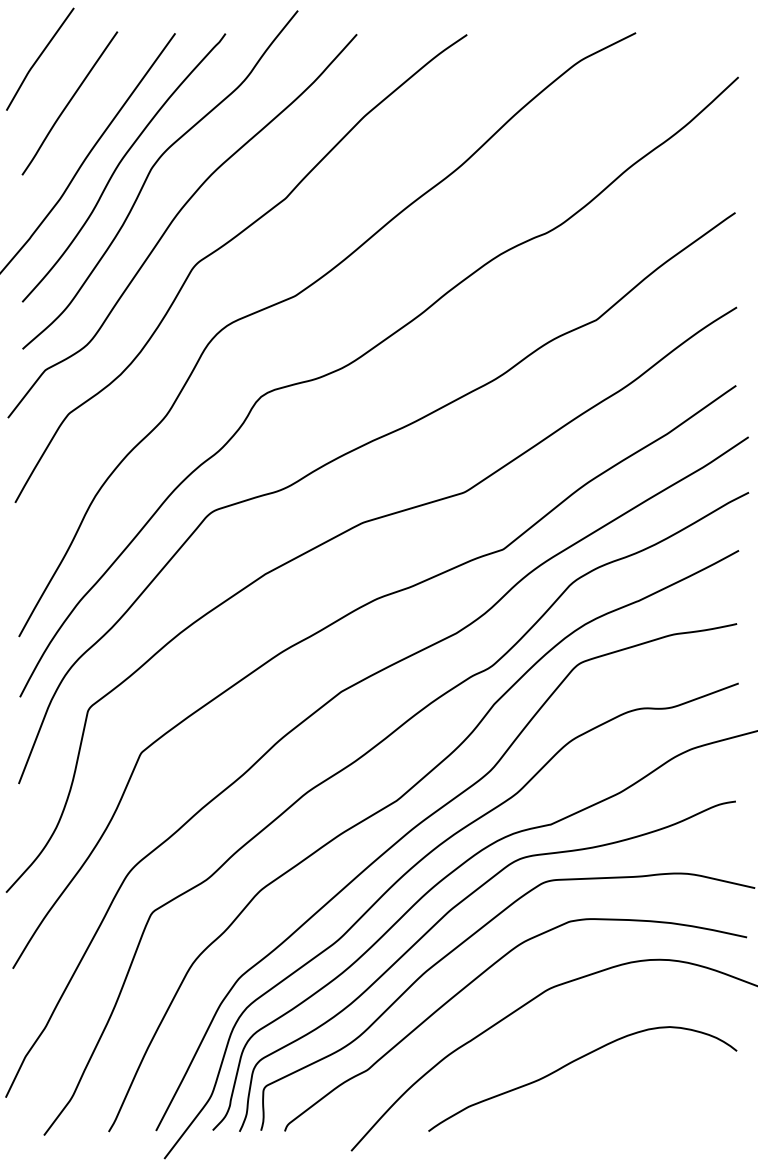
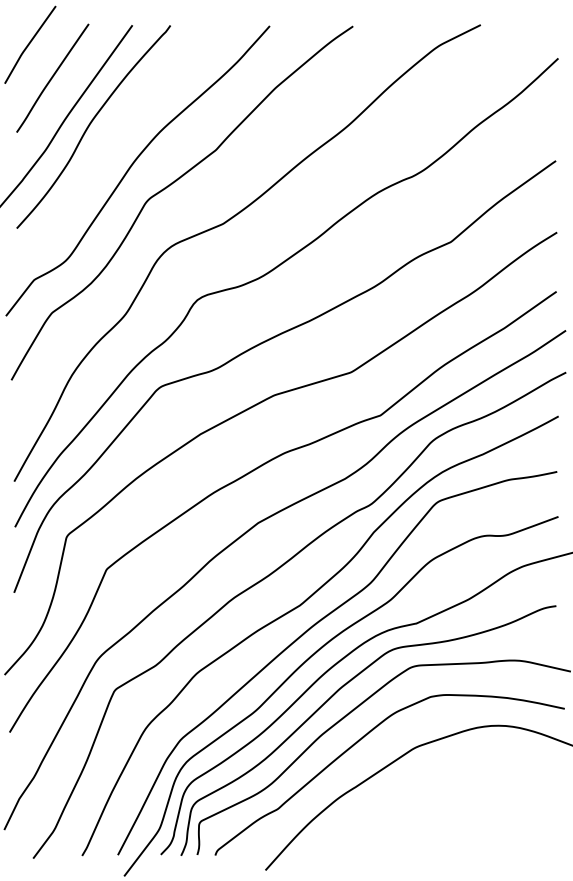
curve: (150, 173) -> (113, 131), removed
curve: (573, 1062) -> (433, 803), removed

